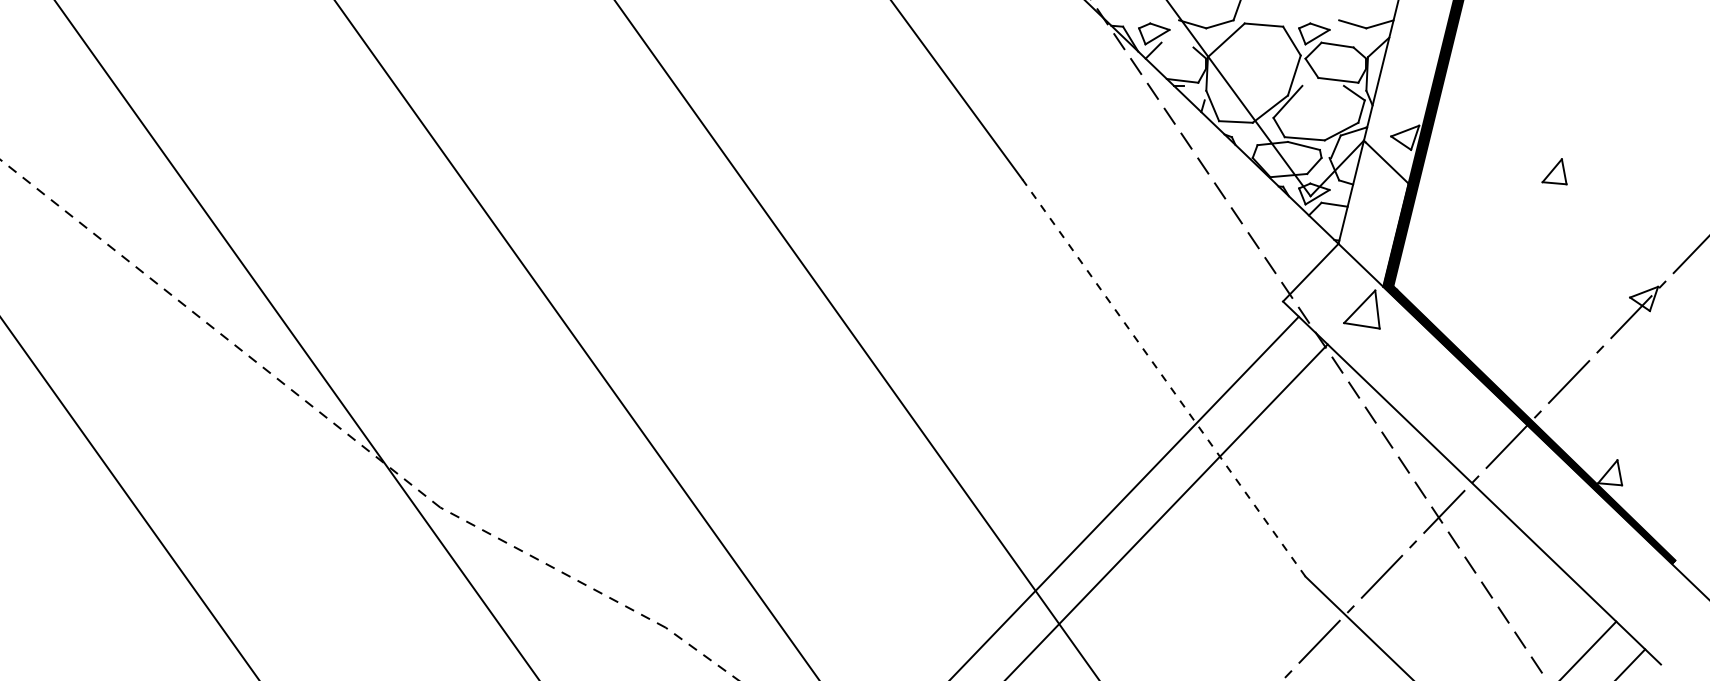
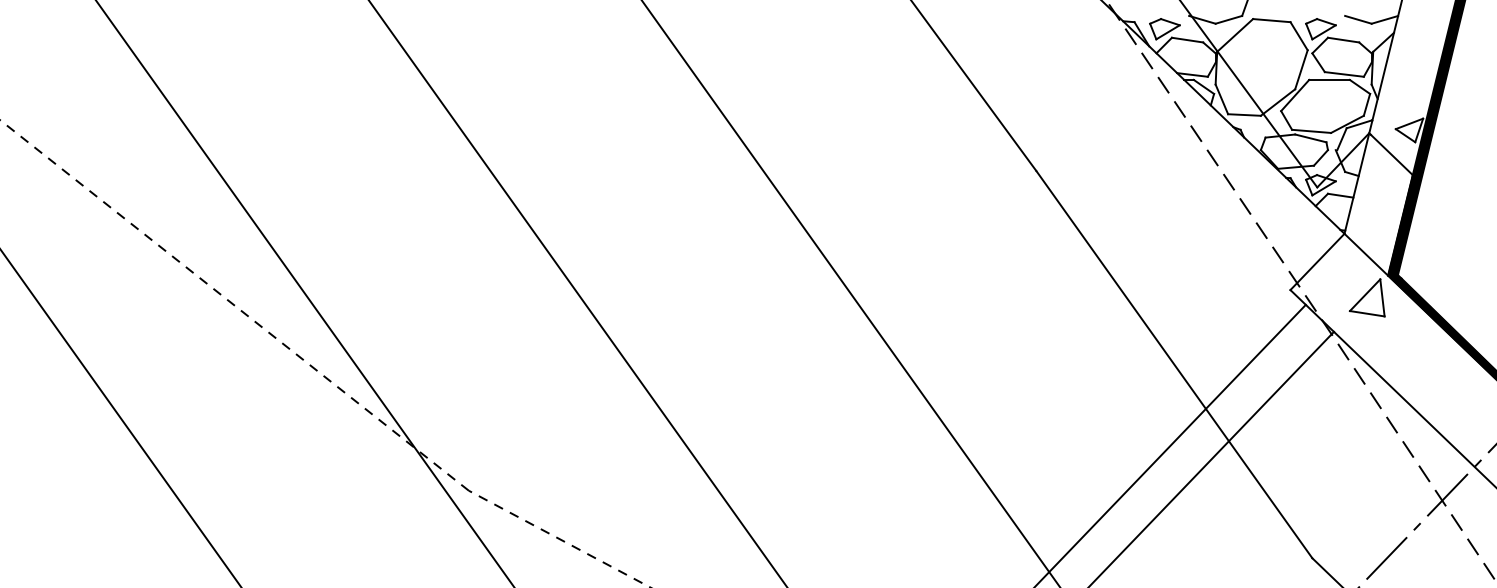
line: (1177, 44) -> (1187, 39), added
line: (1322, 85) -> (1328, 79), added
line: (1193, 92) -> (1203, 86), added
line: (1163, 378) -> (1173, 365), dashed -> solid

